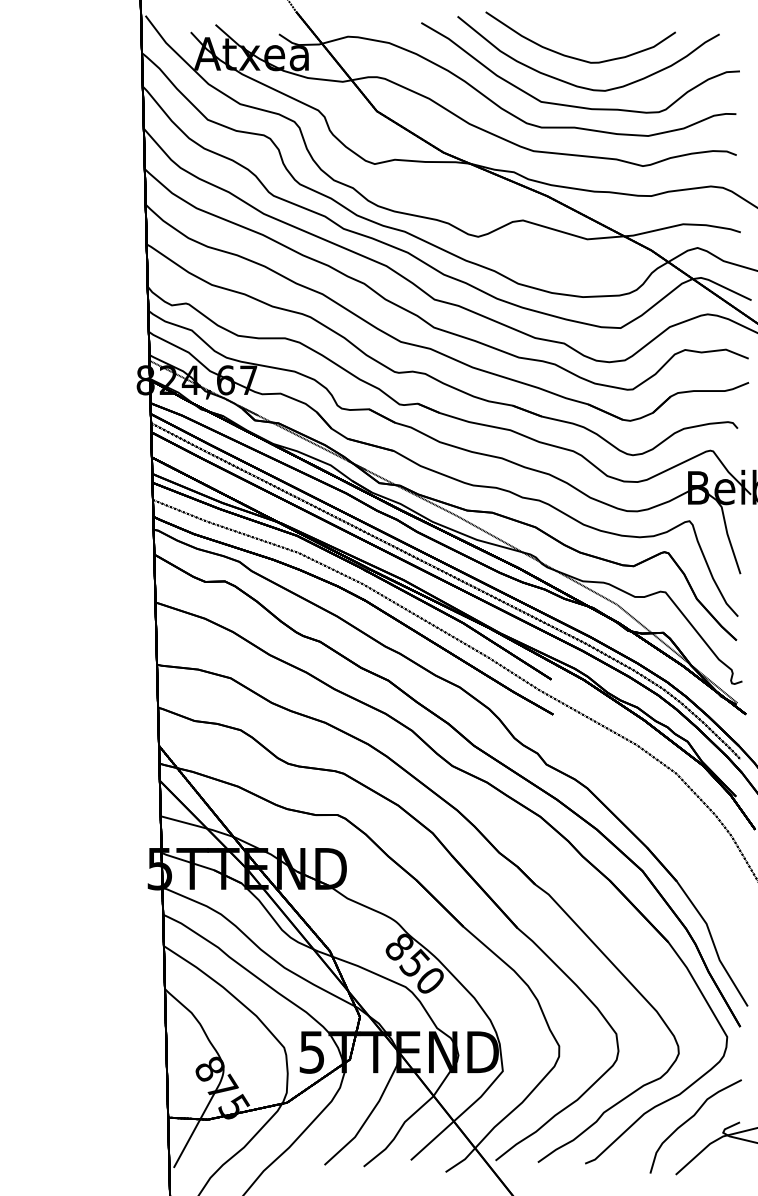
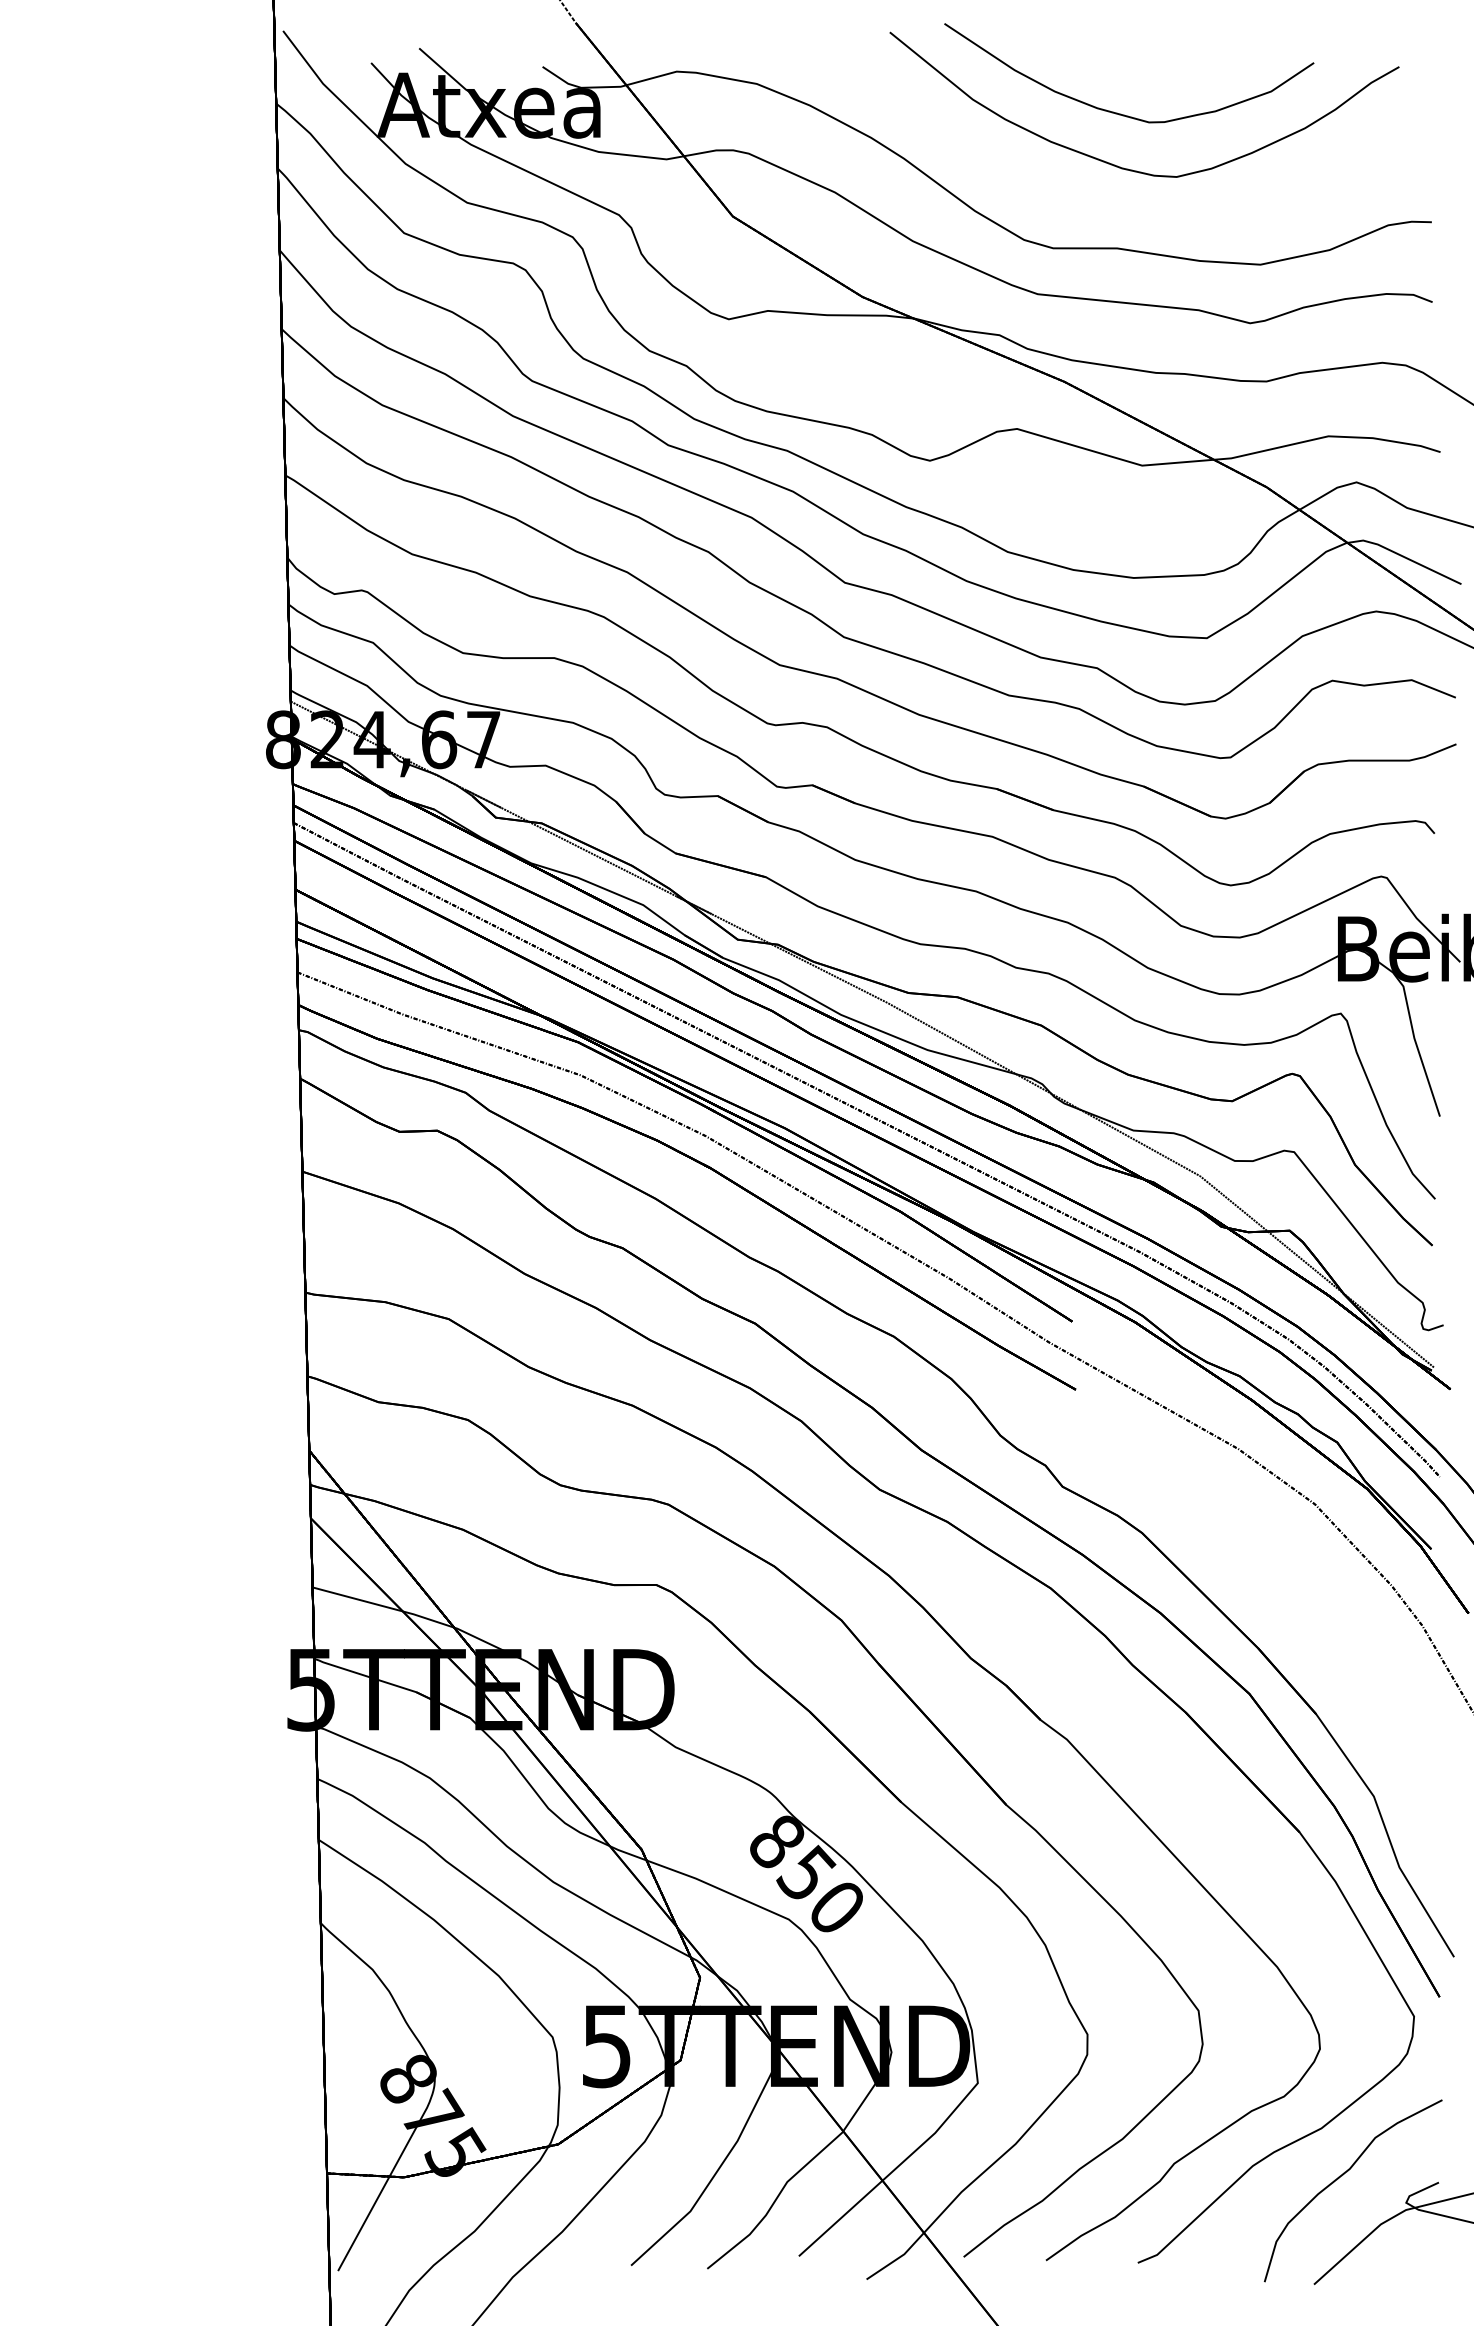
part: (575, 105) -> (1119, 205), removed

